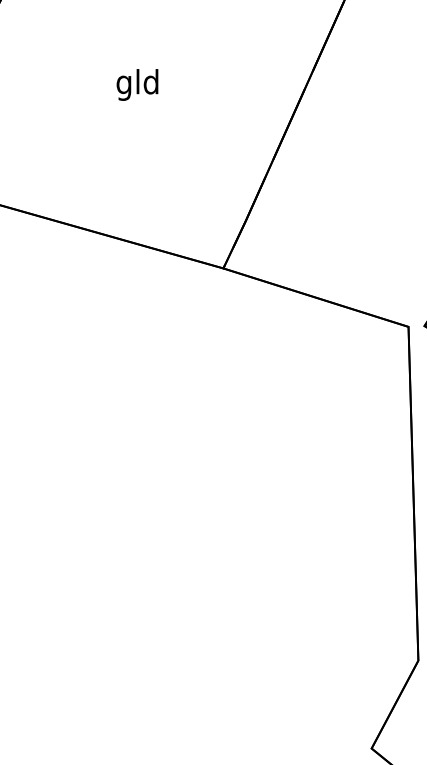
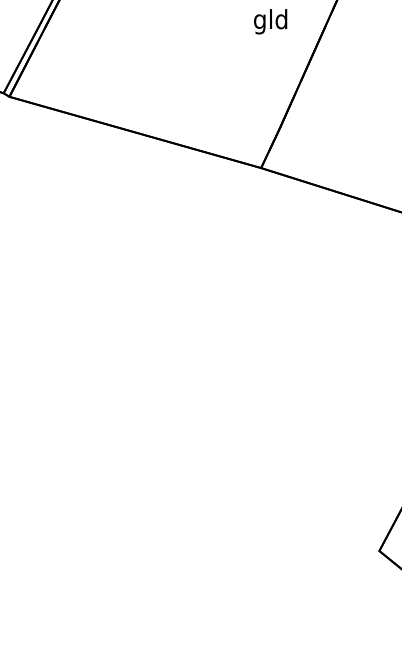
text: (137, 84) -> (270, 21), moved

